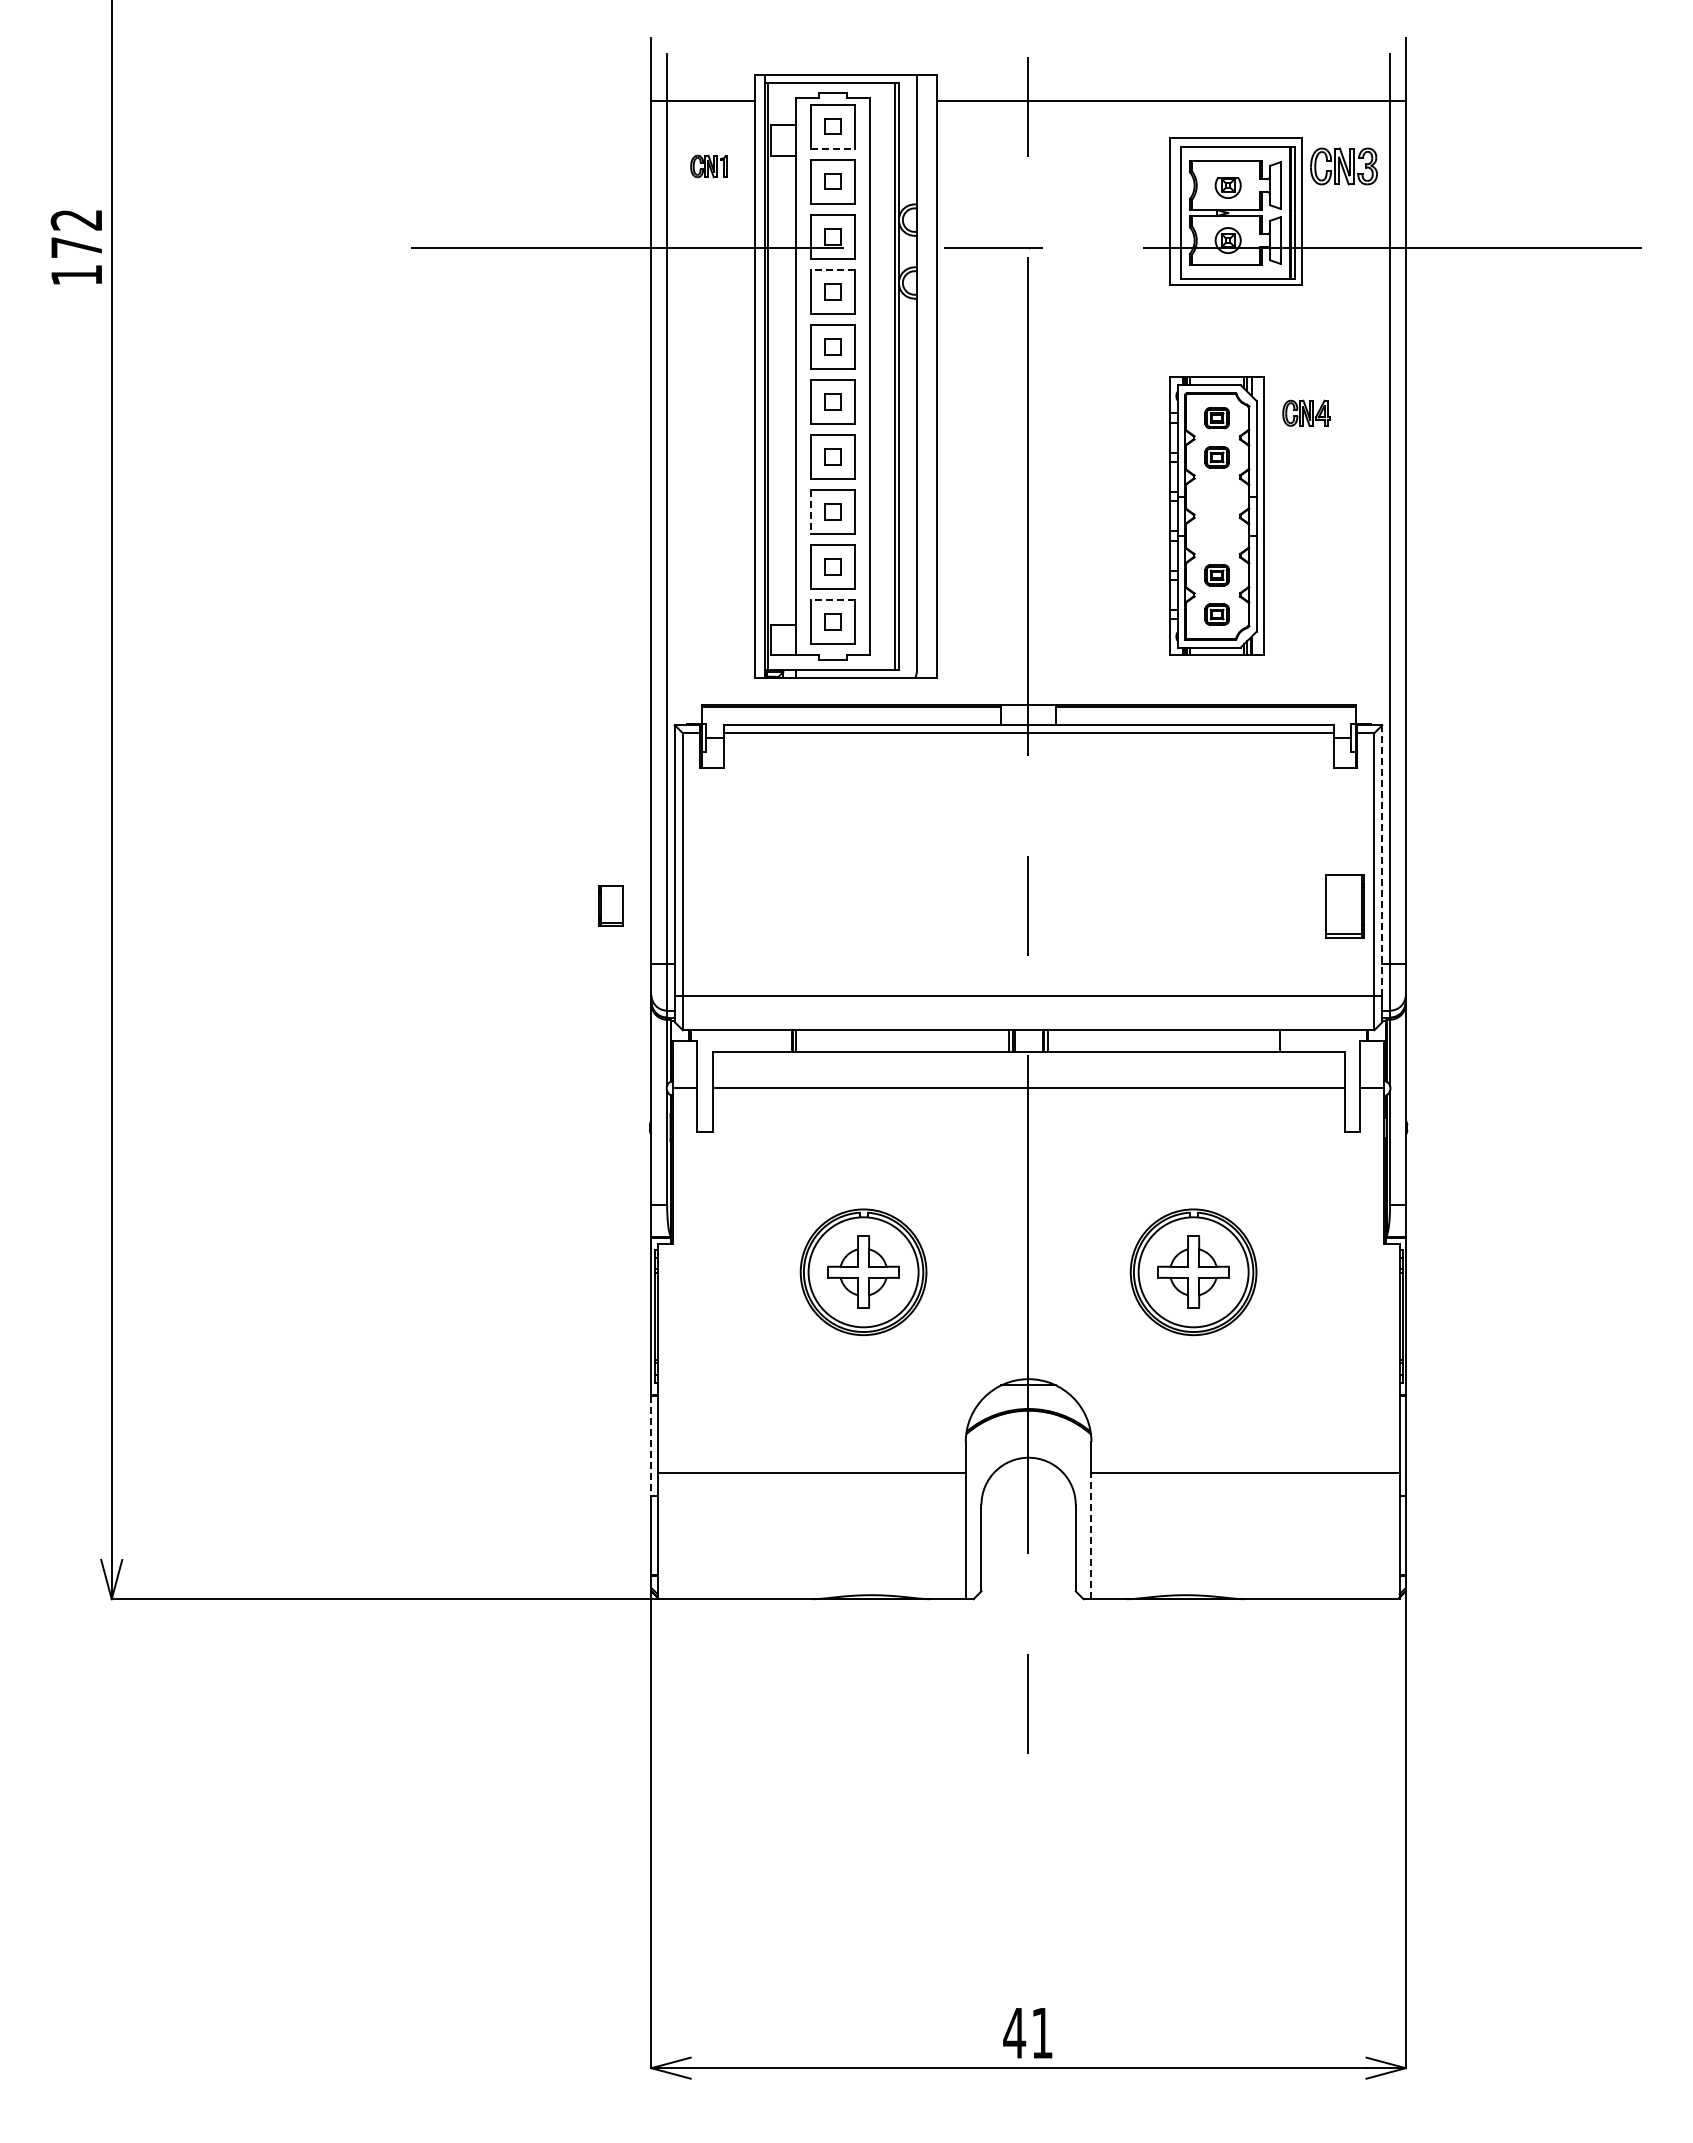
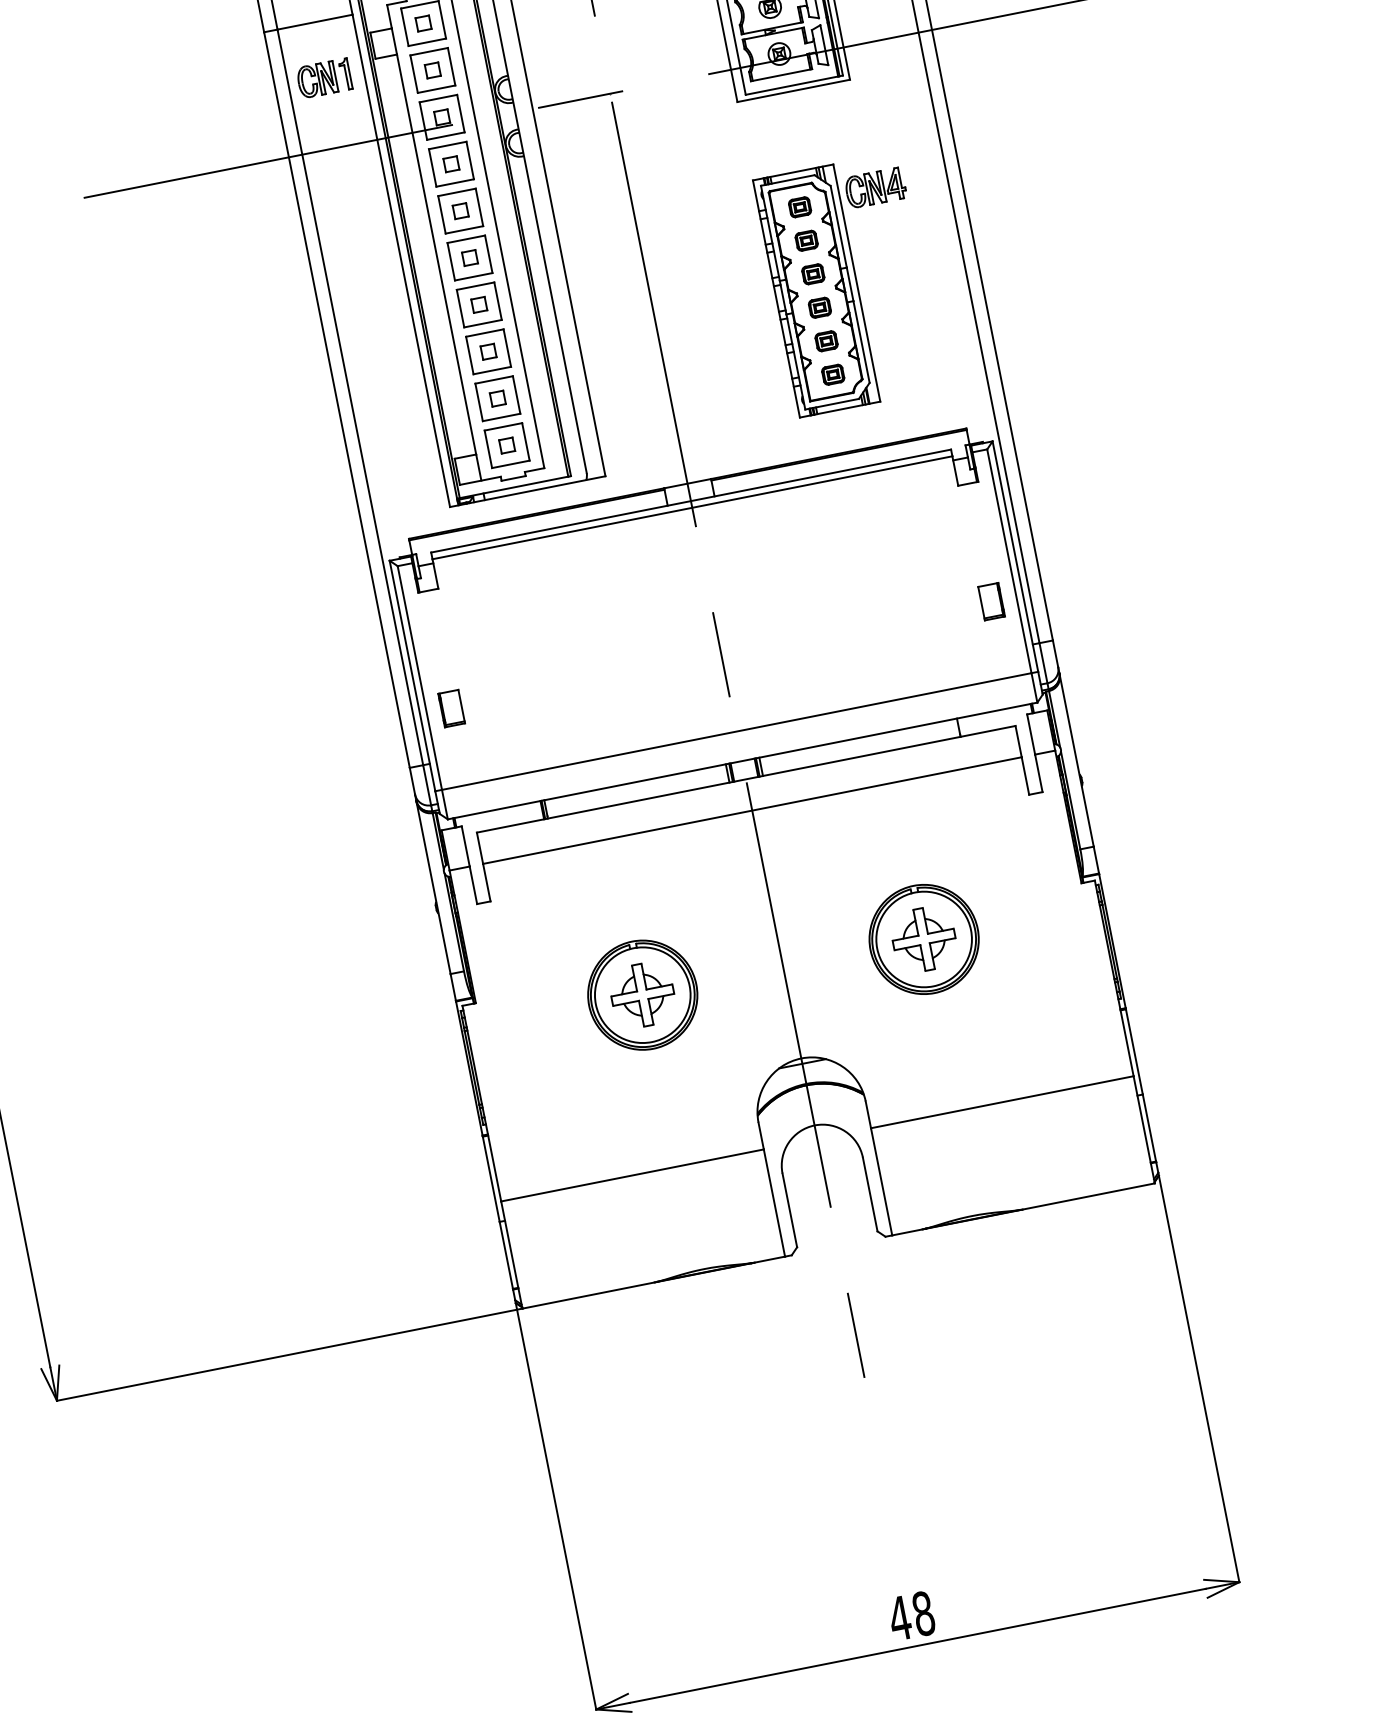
line: (833, 148) -> (427, 42), dashed -> solid
part: (708, 166) -> (323, 78), size x1.67
line: (832, 269) -> (446, 145), dashed -> solid
part: (1306, 413) -> (875, 188), size x1.43
part: (1216, 496) -> (812, 274), added
line: (811, 512) -> (470, 356), dashed -> solid
part: (1216, 536) -> (819, 308), added
line: (832, 599) -> (502, 426), dashed -> solid
line: (1382, 861) -> (1015, 557), dashed -> solid
part: (610, 905) -> (451, 708), moved
part: (1345, 905) -> (991, 601), size x0.62
line: (651, 1446) -> (491, 1179), dashed -> solid
line: (1091, 1536) -> (881, 1181), dashed -> solid
text: (1042, 2033) -> (923, 1613), 41 -> 48

